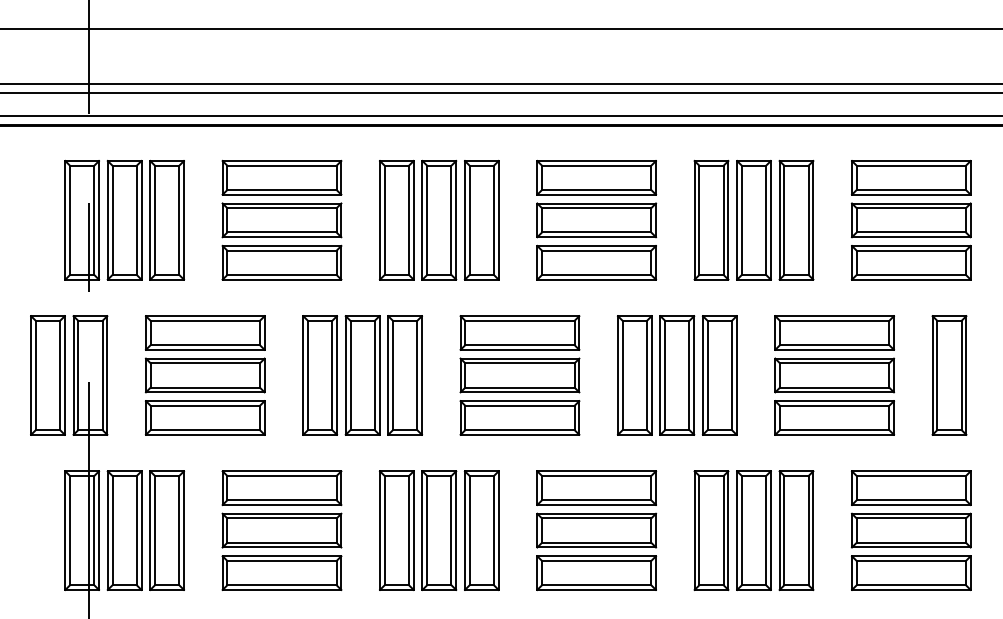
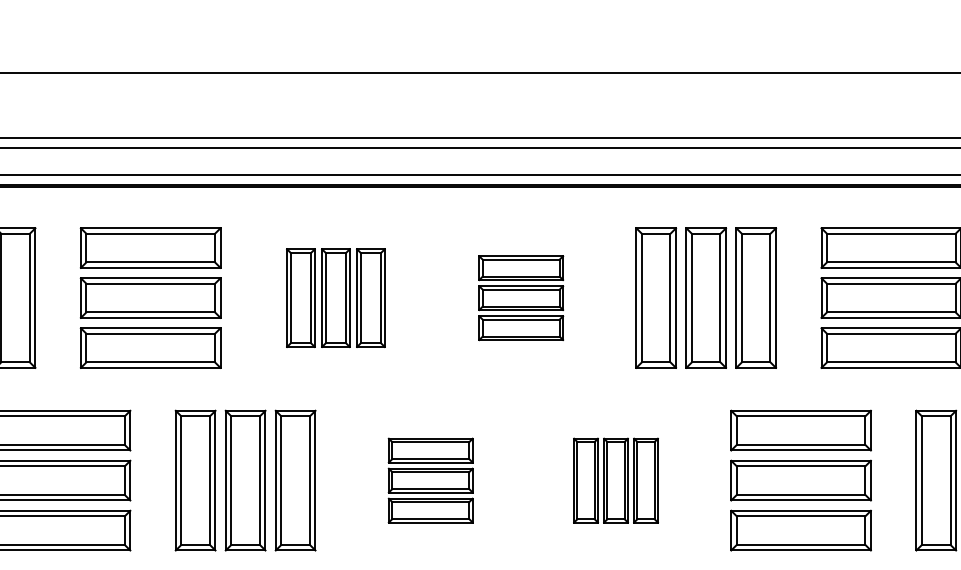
part: (439, 220) -> (336, 298), size x0.7
part: (596, 220) -> (520, 298), size x0.6
part: (519, 375) -> (430, 480), size x0.6
part: (677, 375) -> (616, 480), size x0.6

